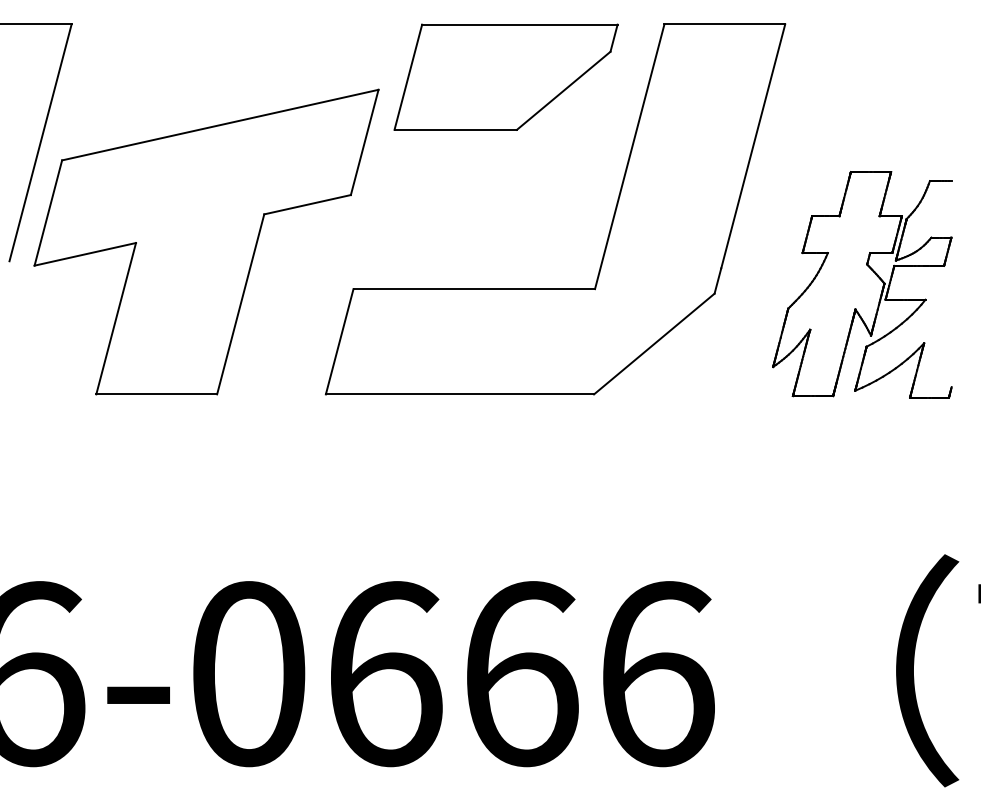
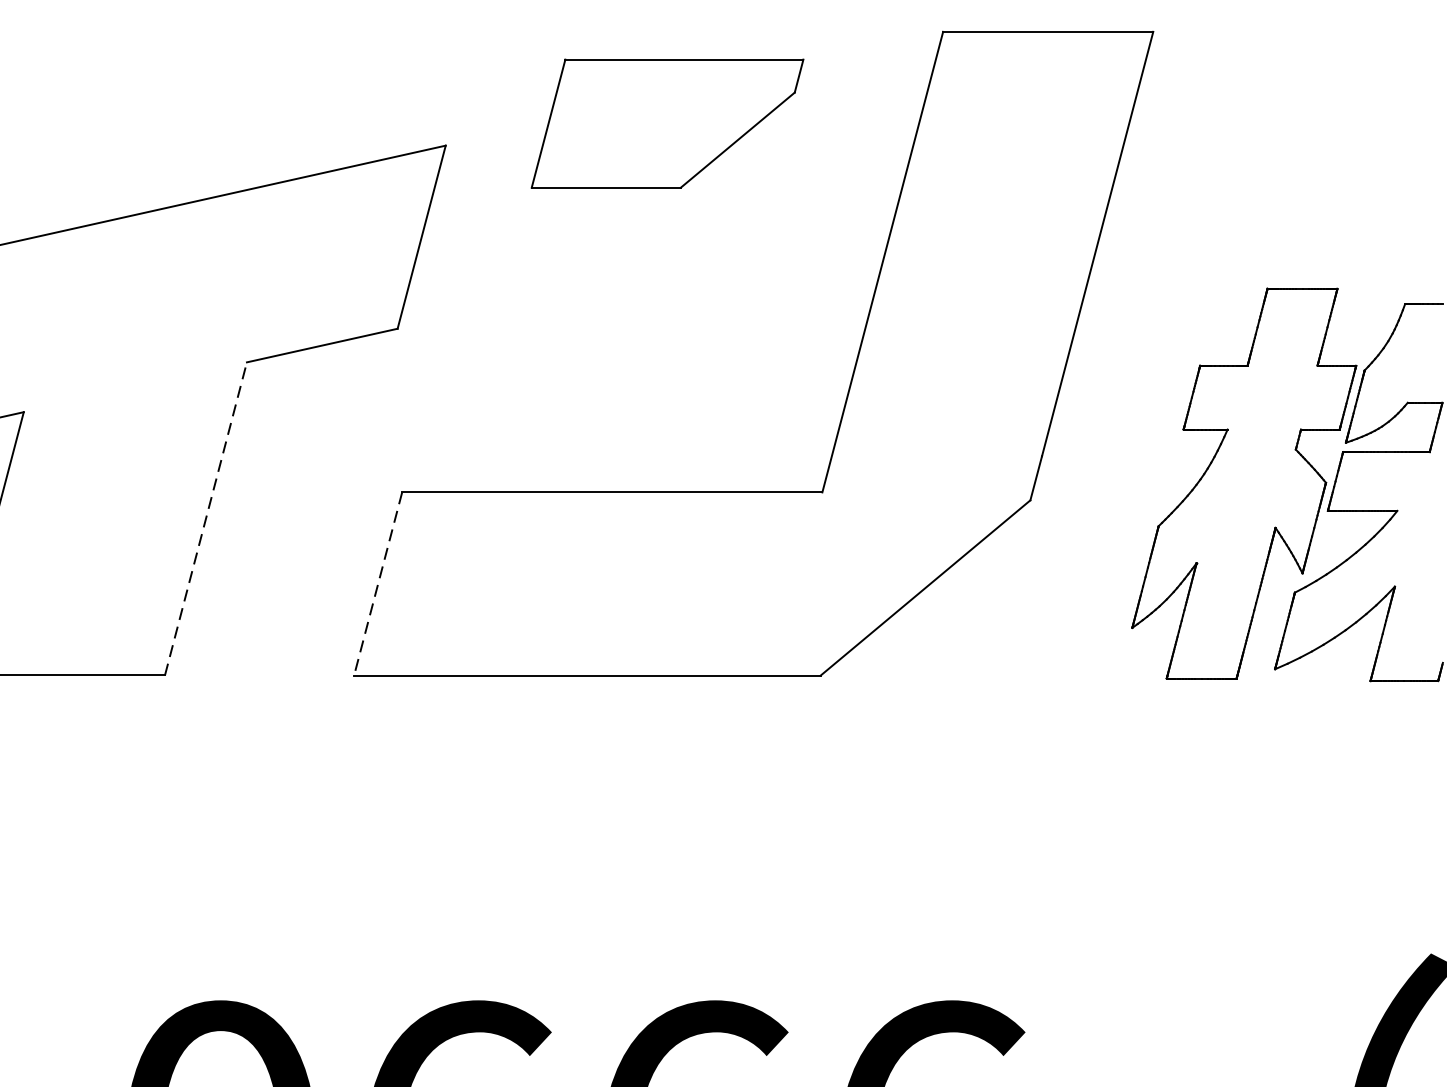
part: (505, 76) -> (666, 122), size x0.7
line: (240, 303) -> (205, 517), solid -> dashed
line: (339, 342) -> (377, 585), solid -> dashed

